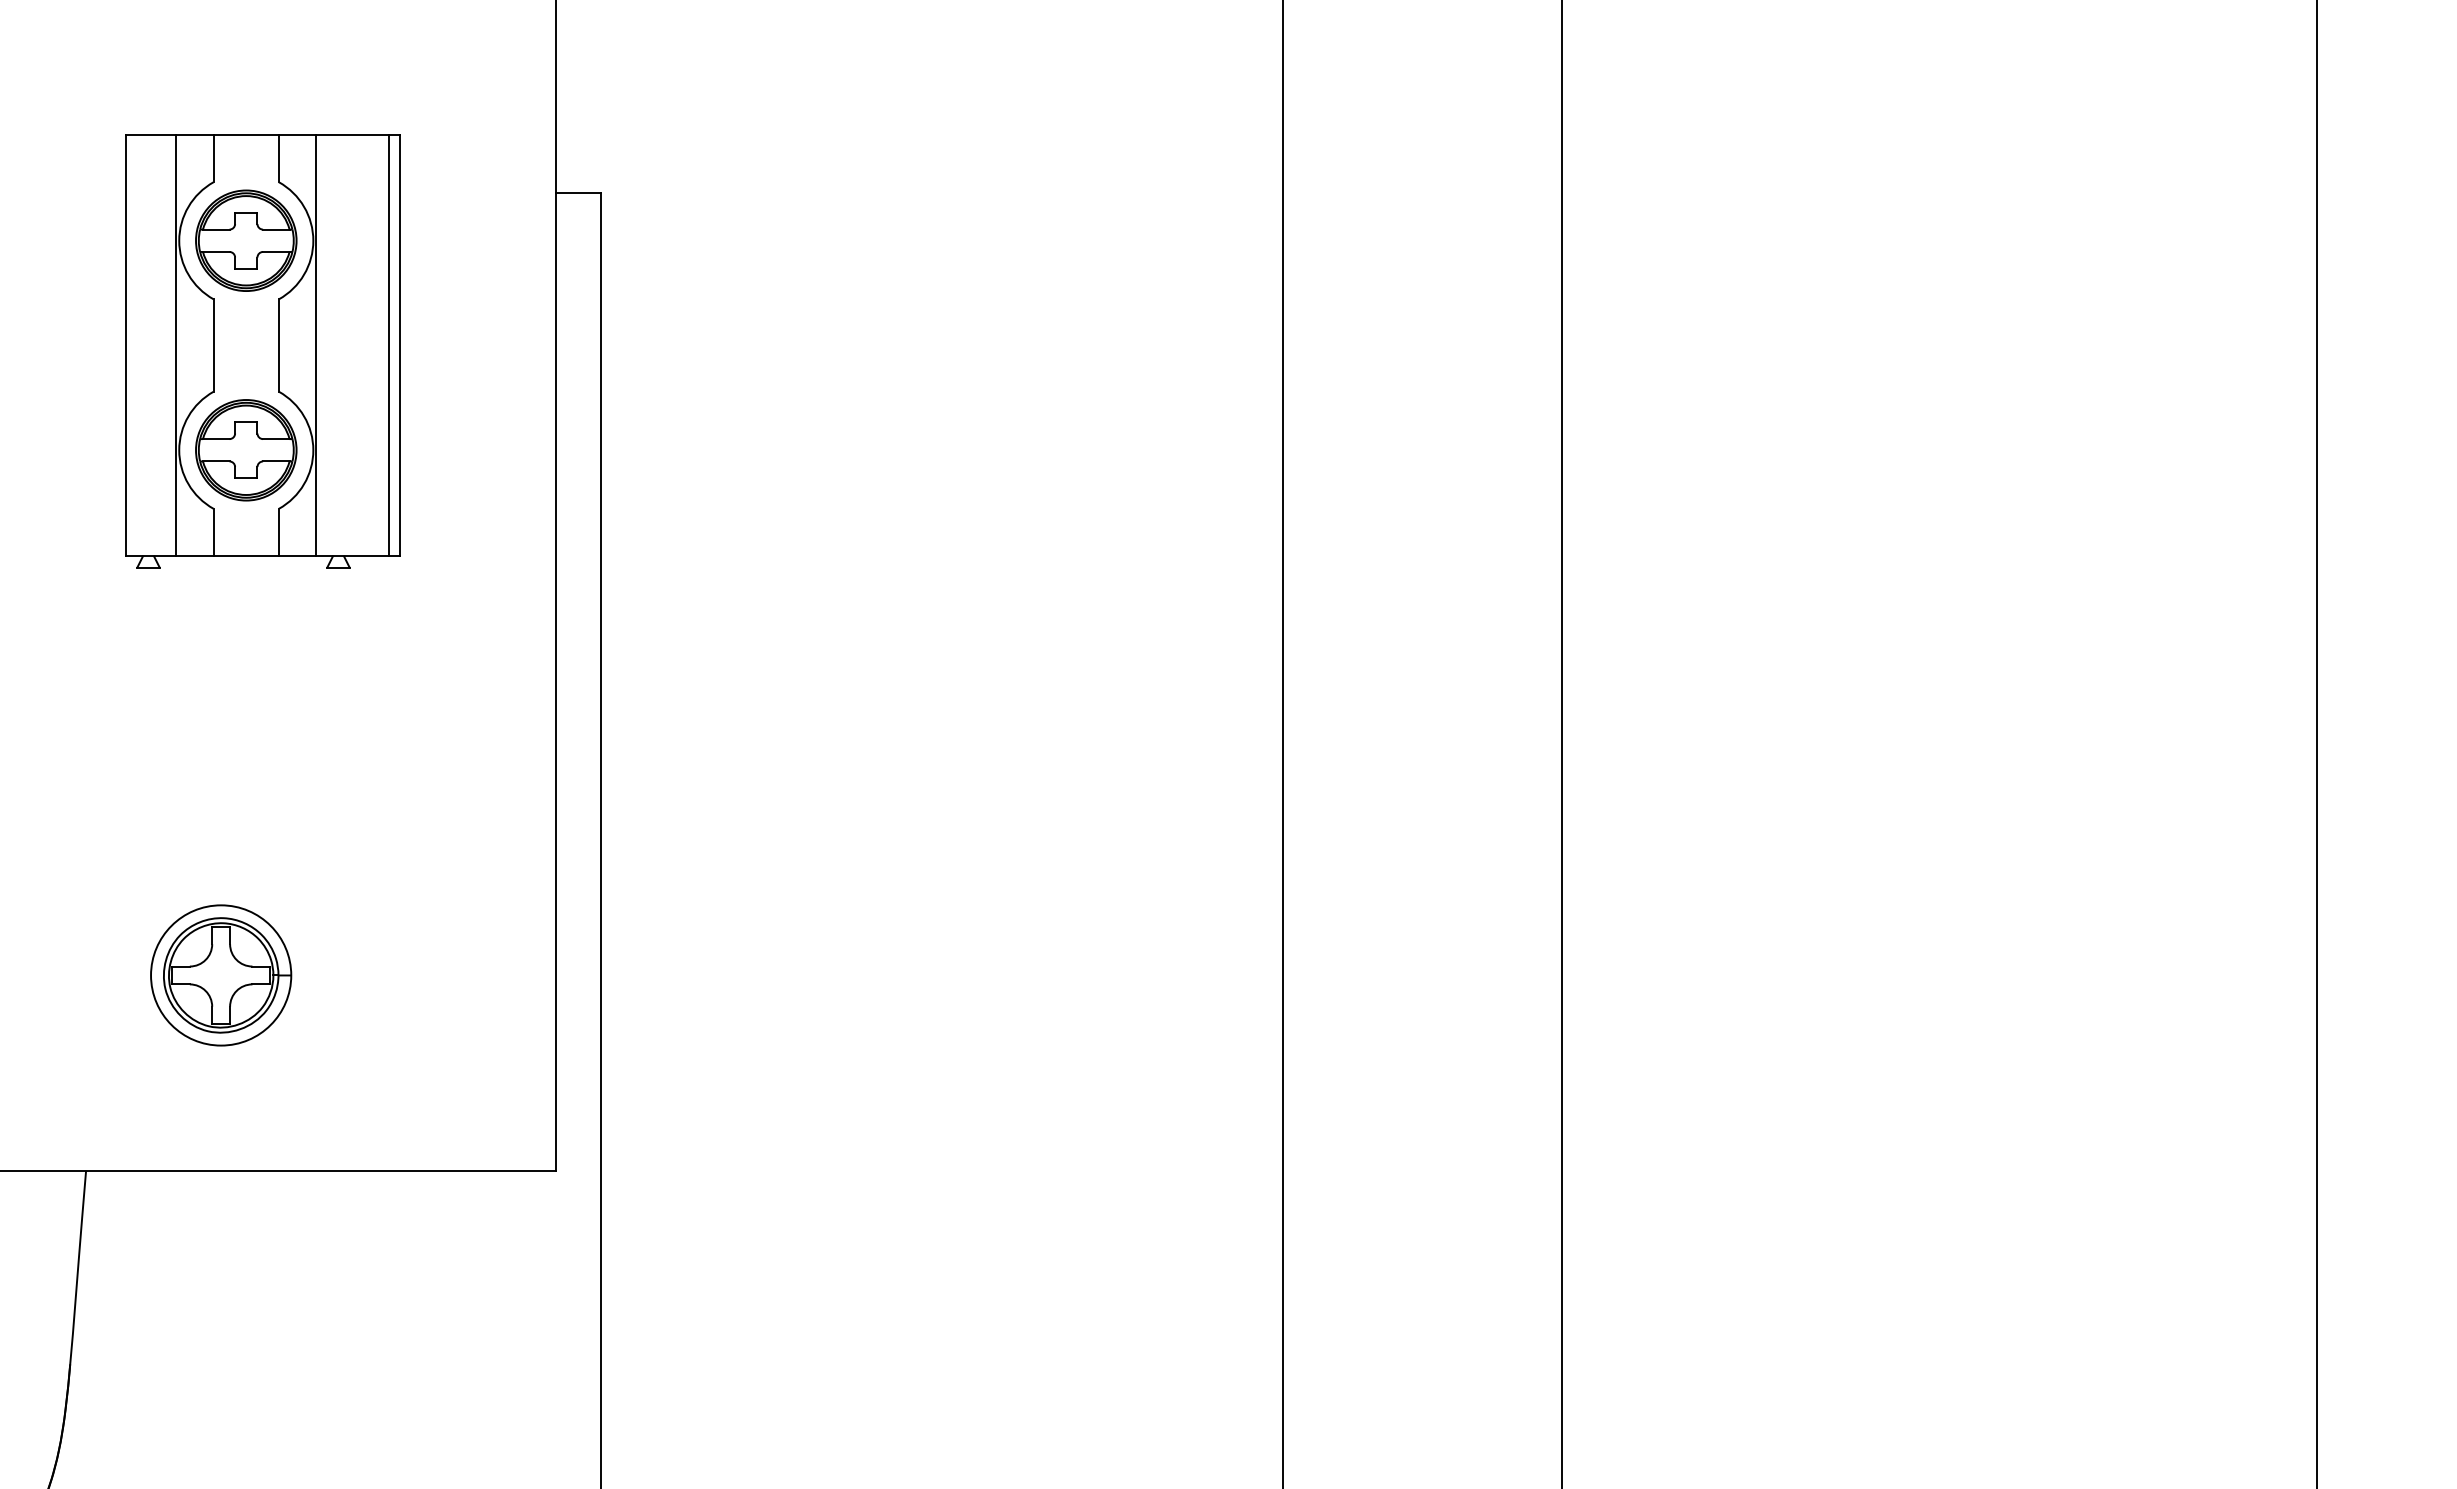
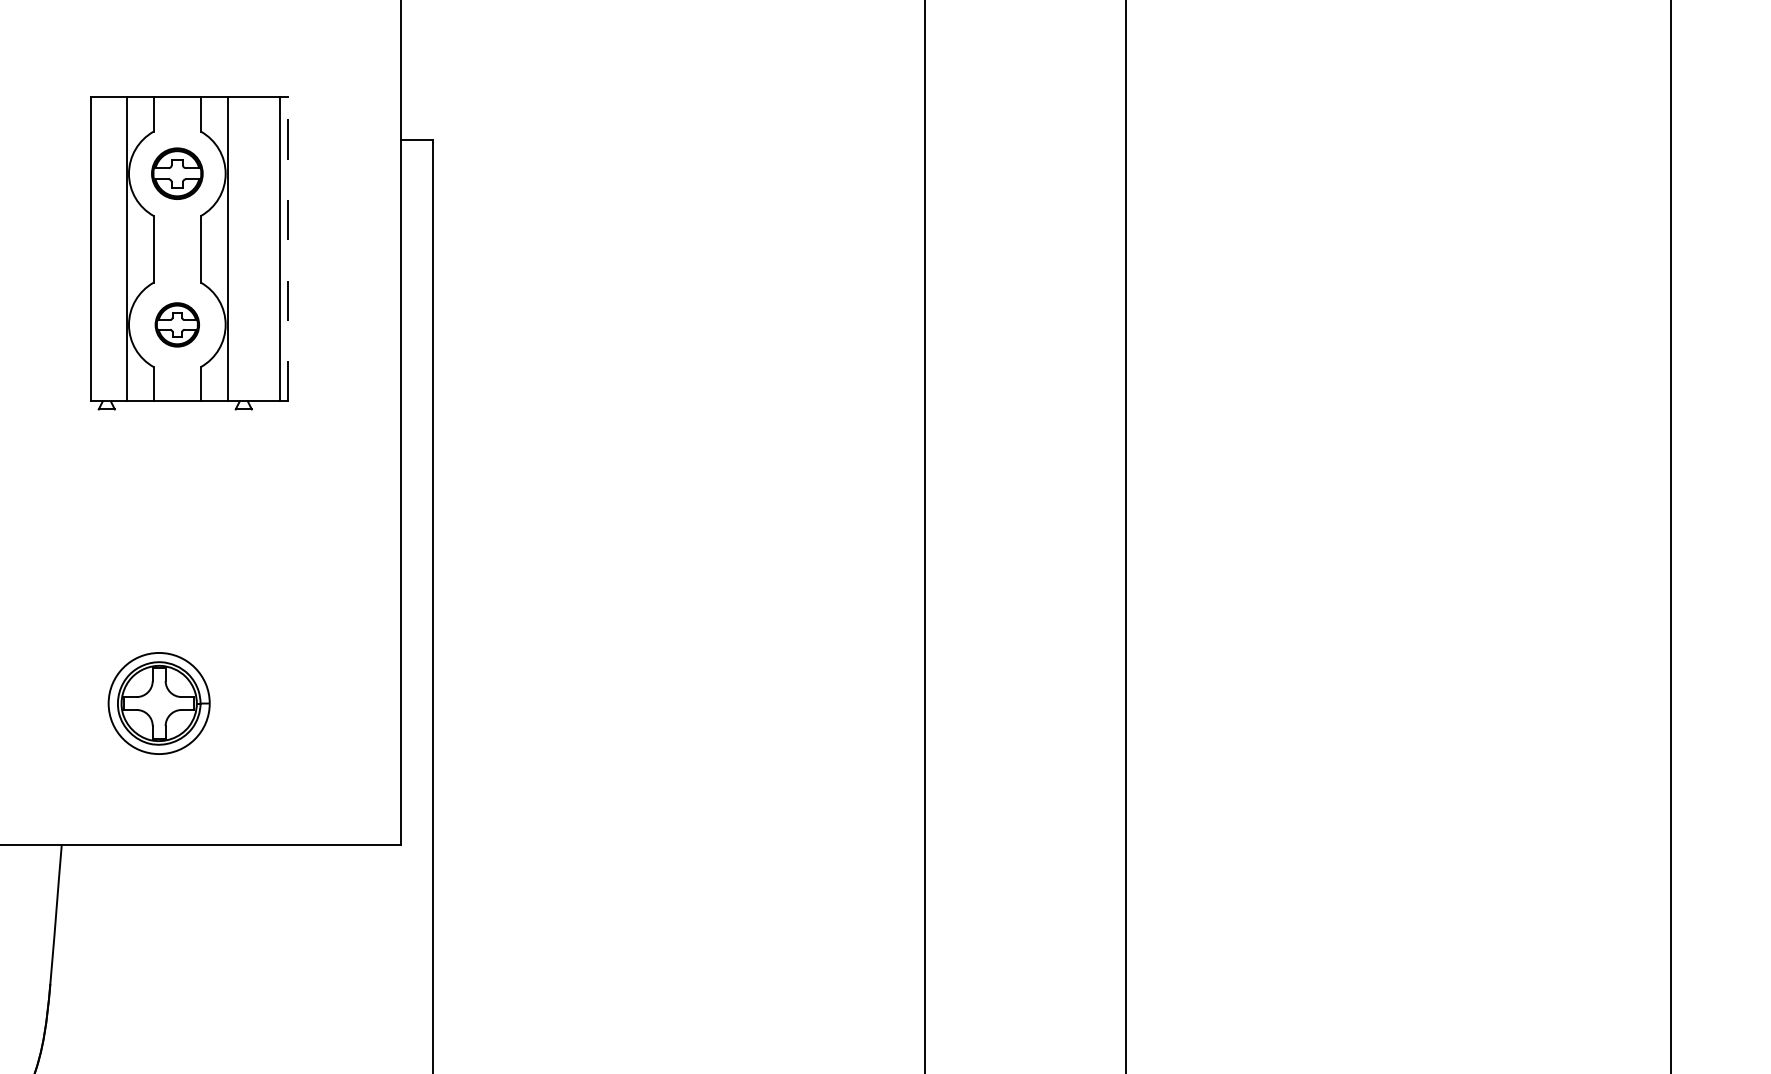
part: (246, 240) -> (177, 173), size x0.7
line: (399, 345) -> (287, 249), solid -> dashed
part: (246, 450) -> (177, 325), size x0.6

